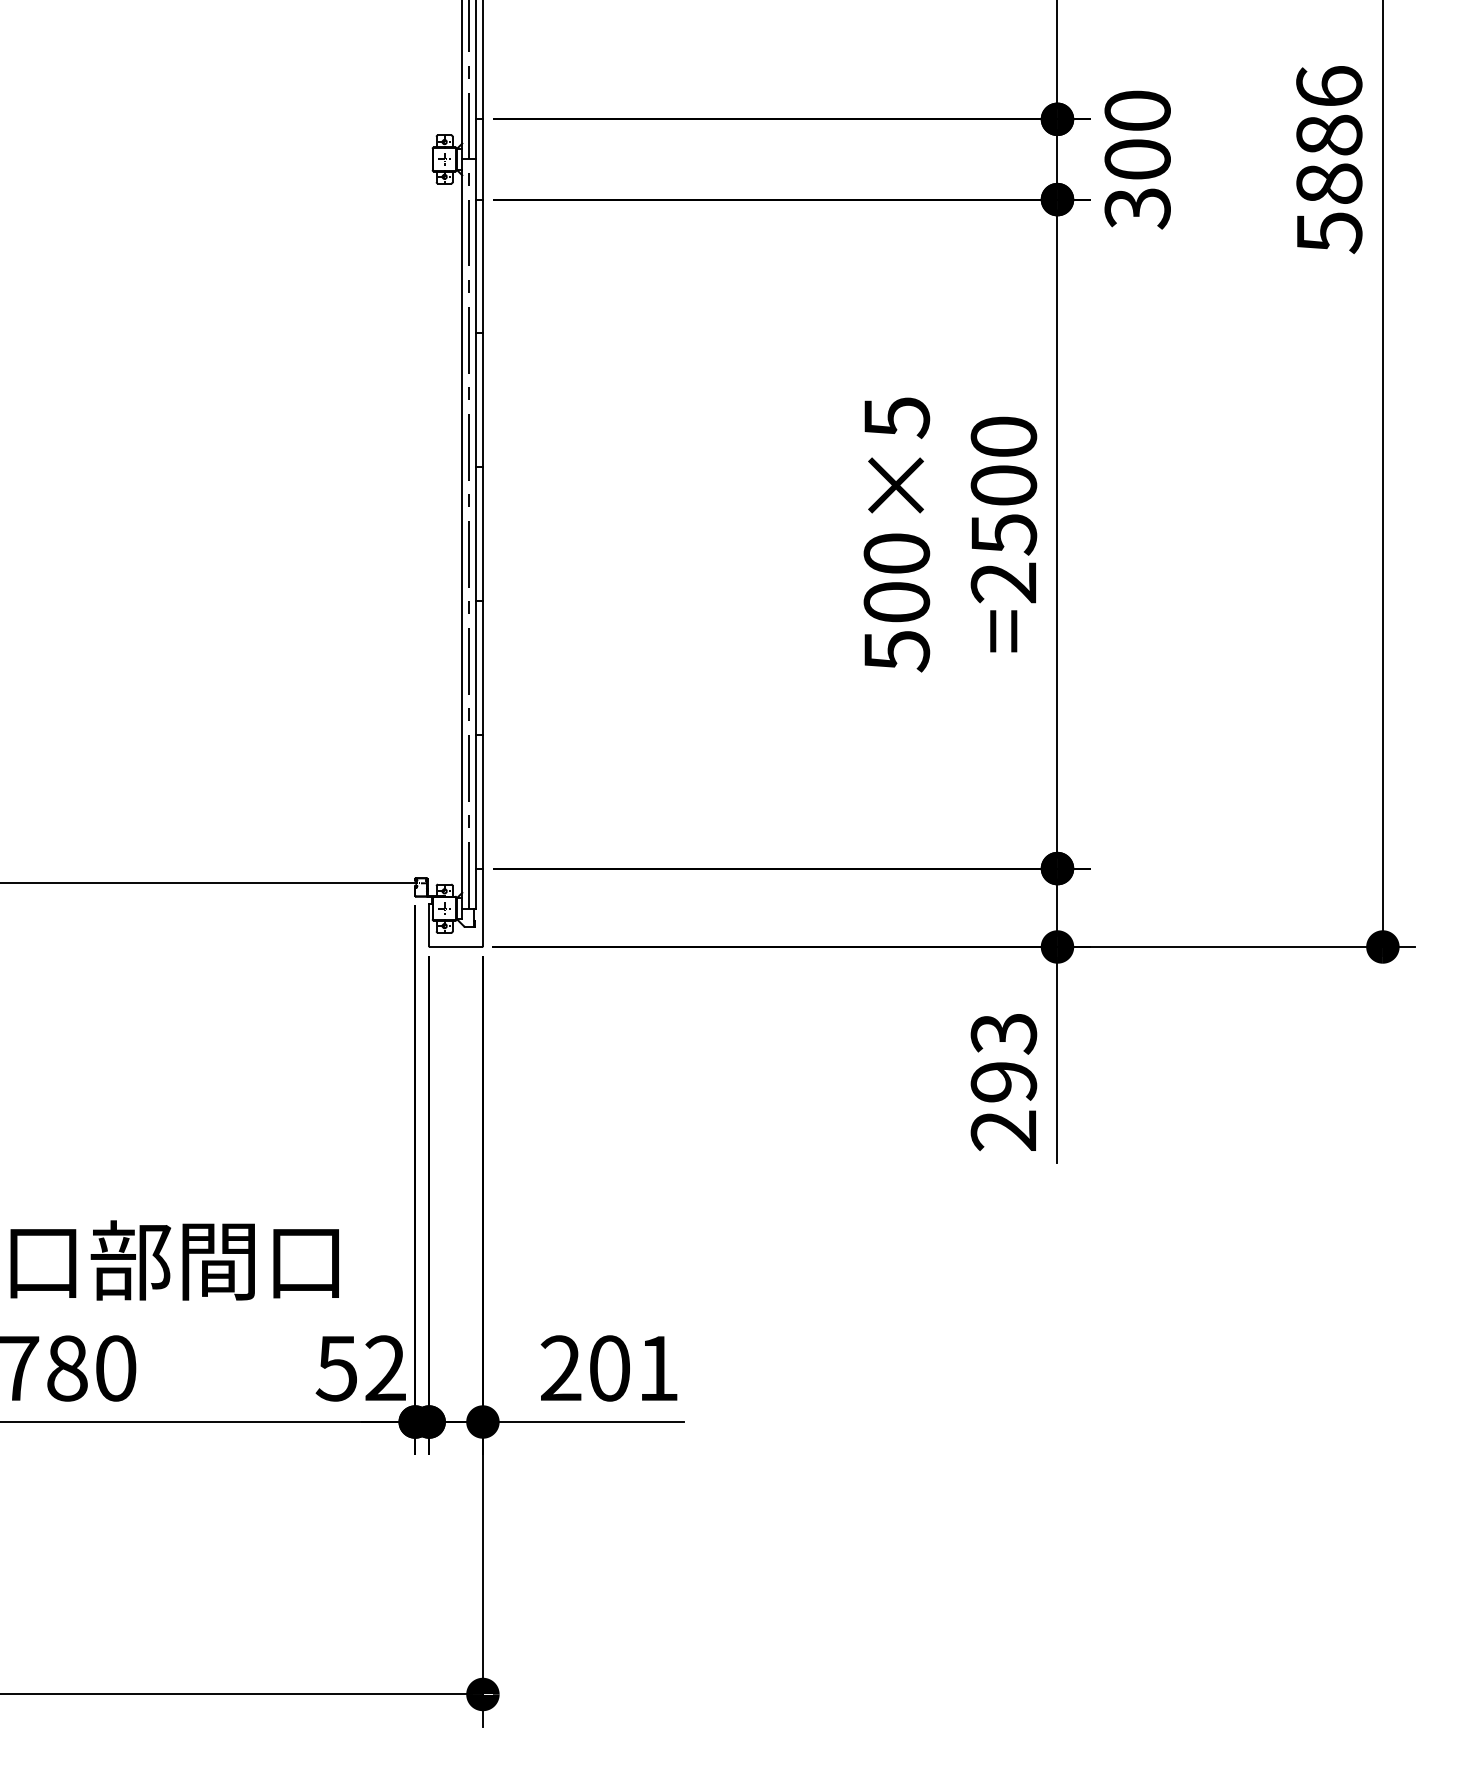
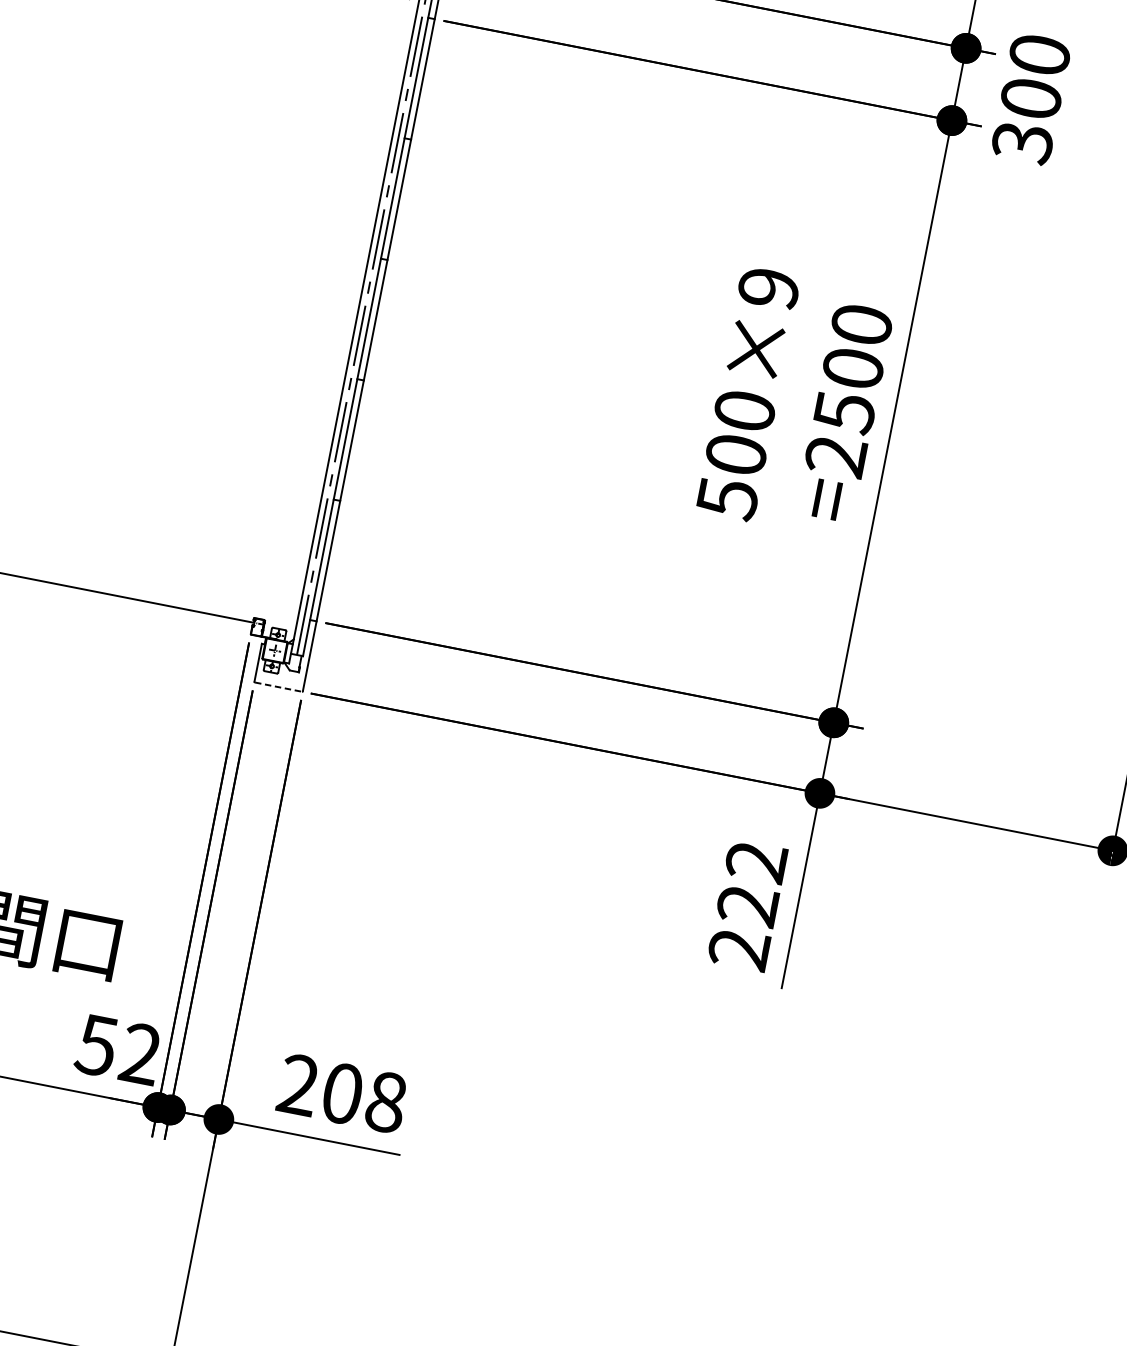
text: (896, 418) -> (768, 289), 500×5 -> 500×9
line: (456, 946) -> (279, 686), solid -> dashed
text: (1004, 1057) -> (752, 883), 293 -> 222
text: (658, 1368) -> (386, 1102), 201 -> 208

